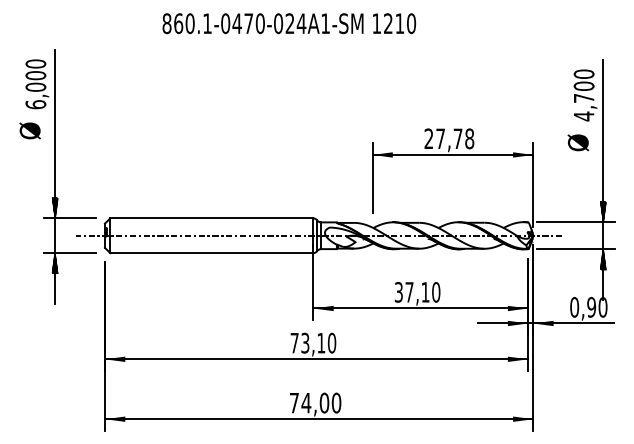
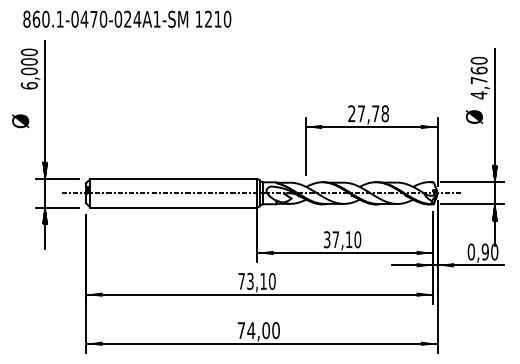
text: (289, 22) -> (127, 18), moved
text: (583, 86) -> (478, 70), 4,700 -> 4,760
text: (29, 131) -> (20, 121), moved

